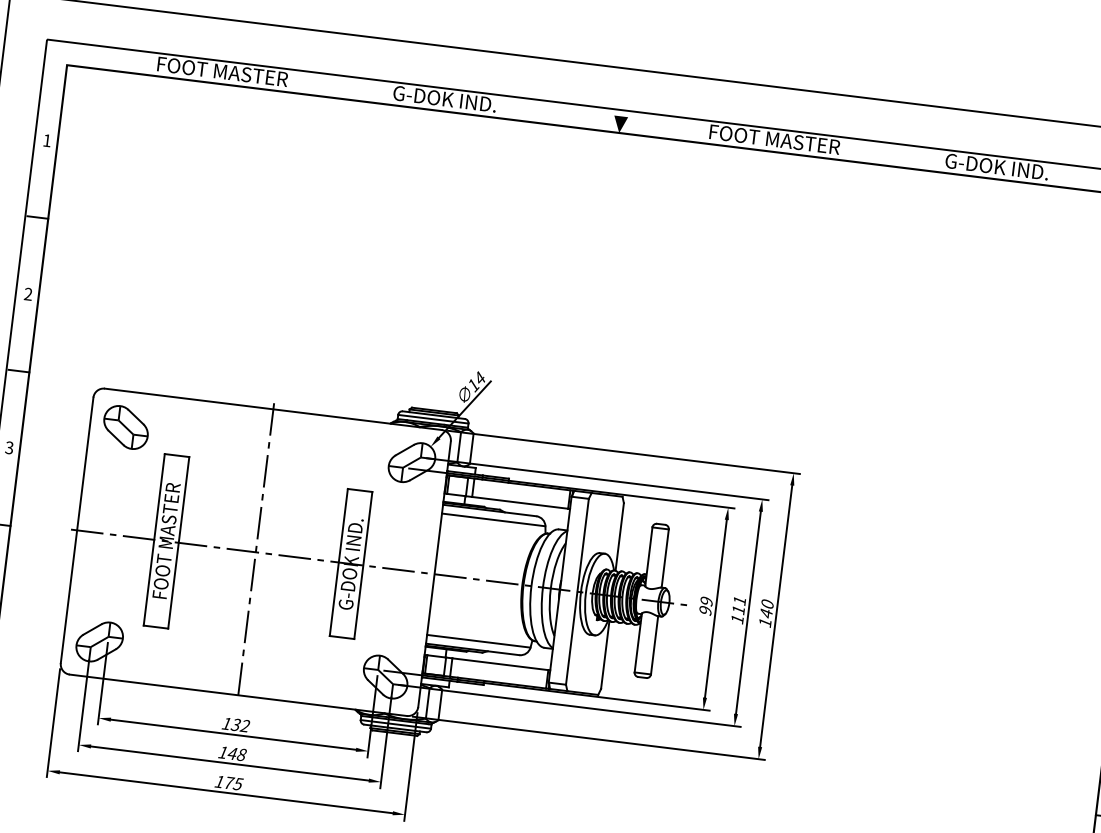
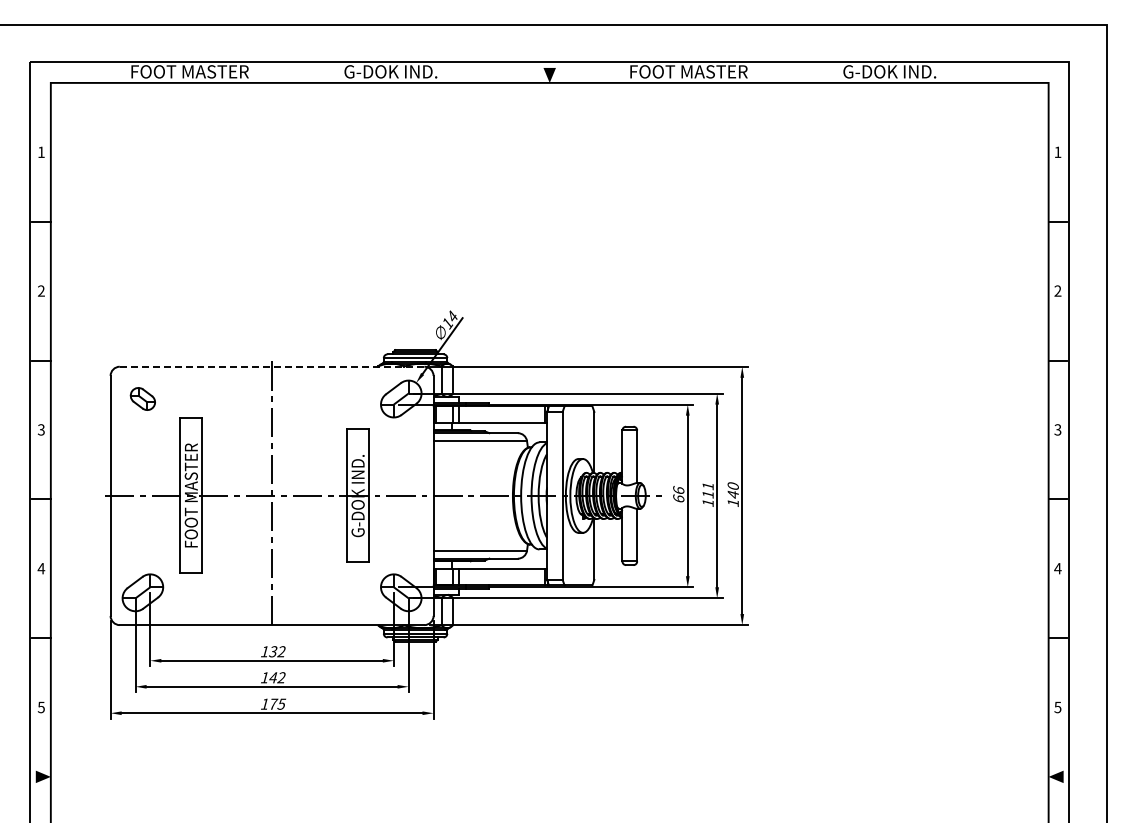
line: (273, 409) -> (272, 366), solid -> dashed
part: (125, 426) -> (142, 398), size x0.6
text: (705, 605) -> (678, 494), 99 -> 66
text: (241, 754) -> (281, 677), 148 -> 142

